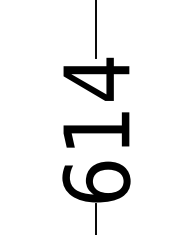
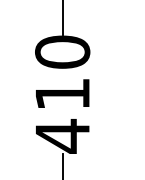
text: (96, 130) -> (62, 94), 614 -> 410

